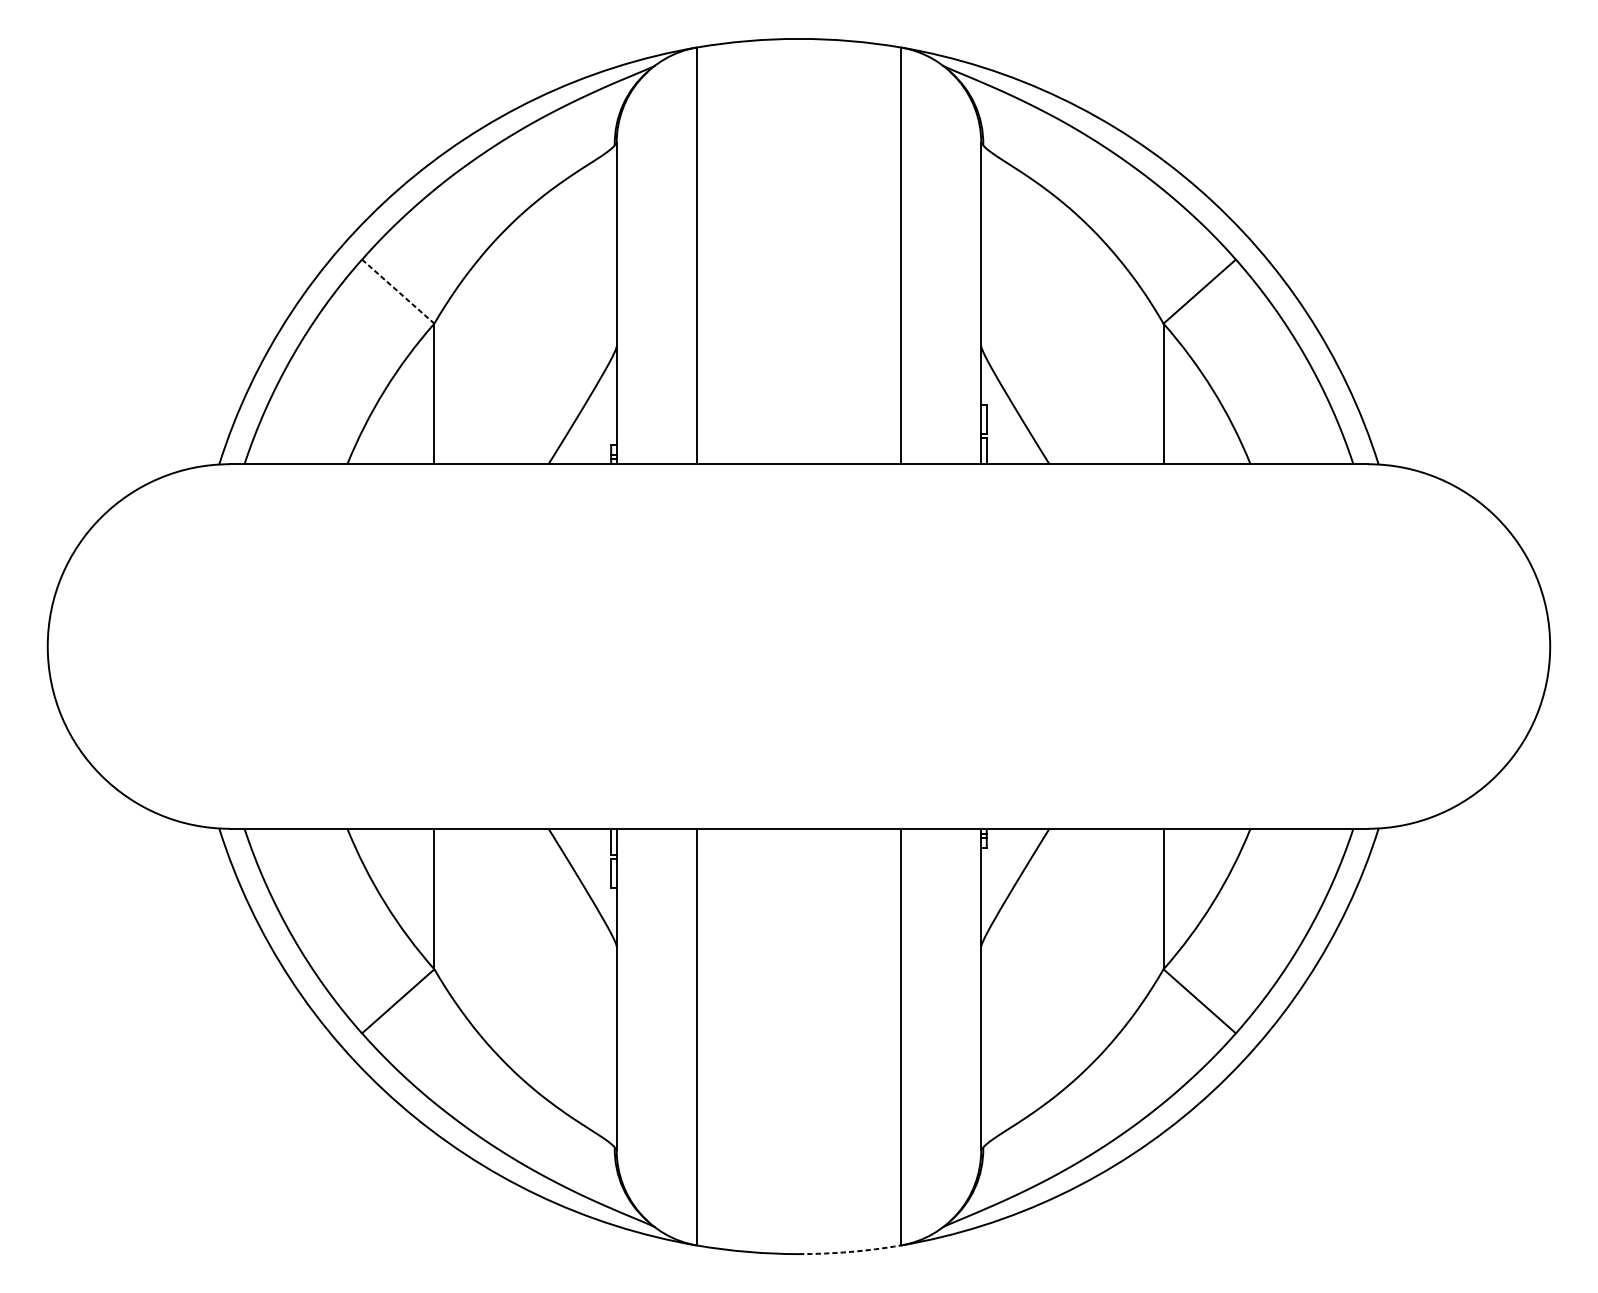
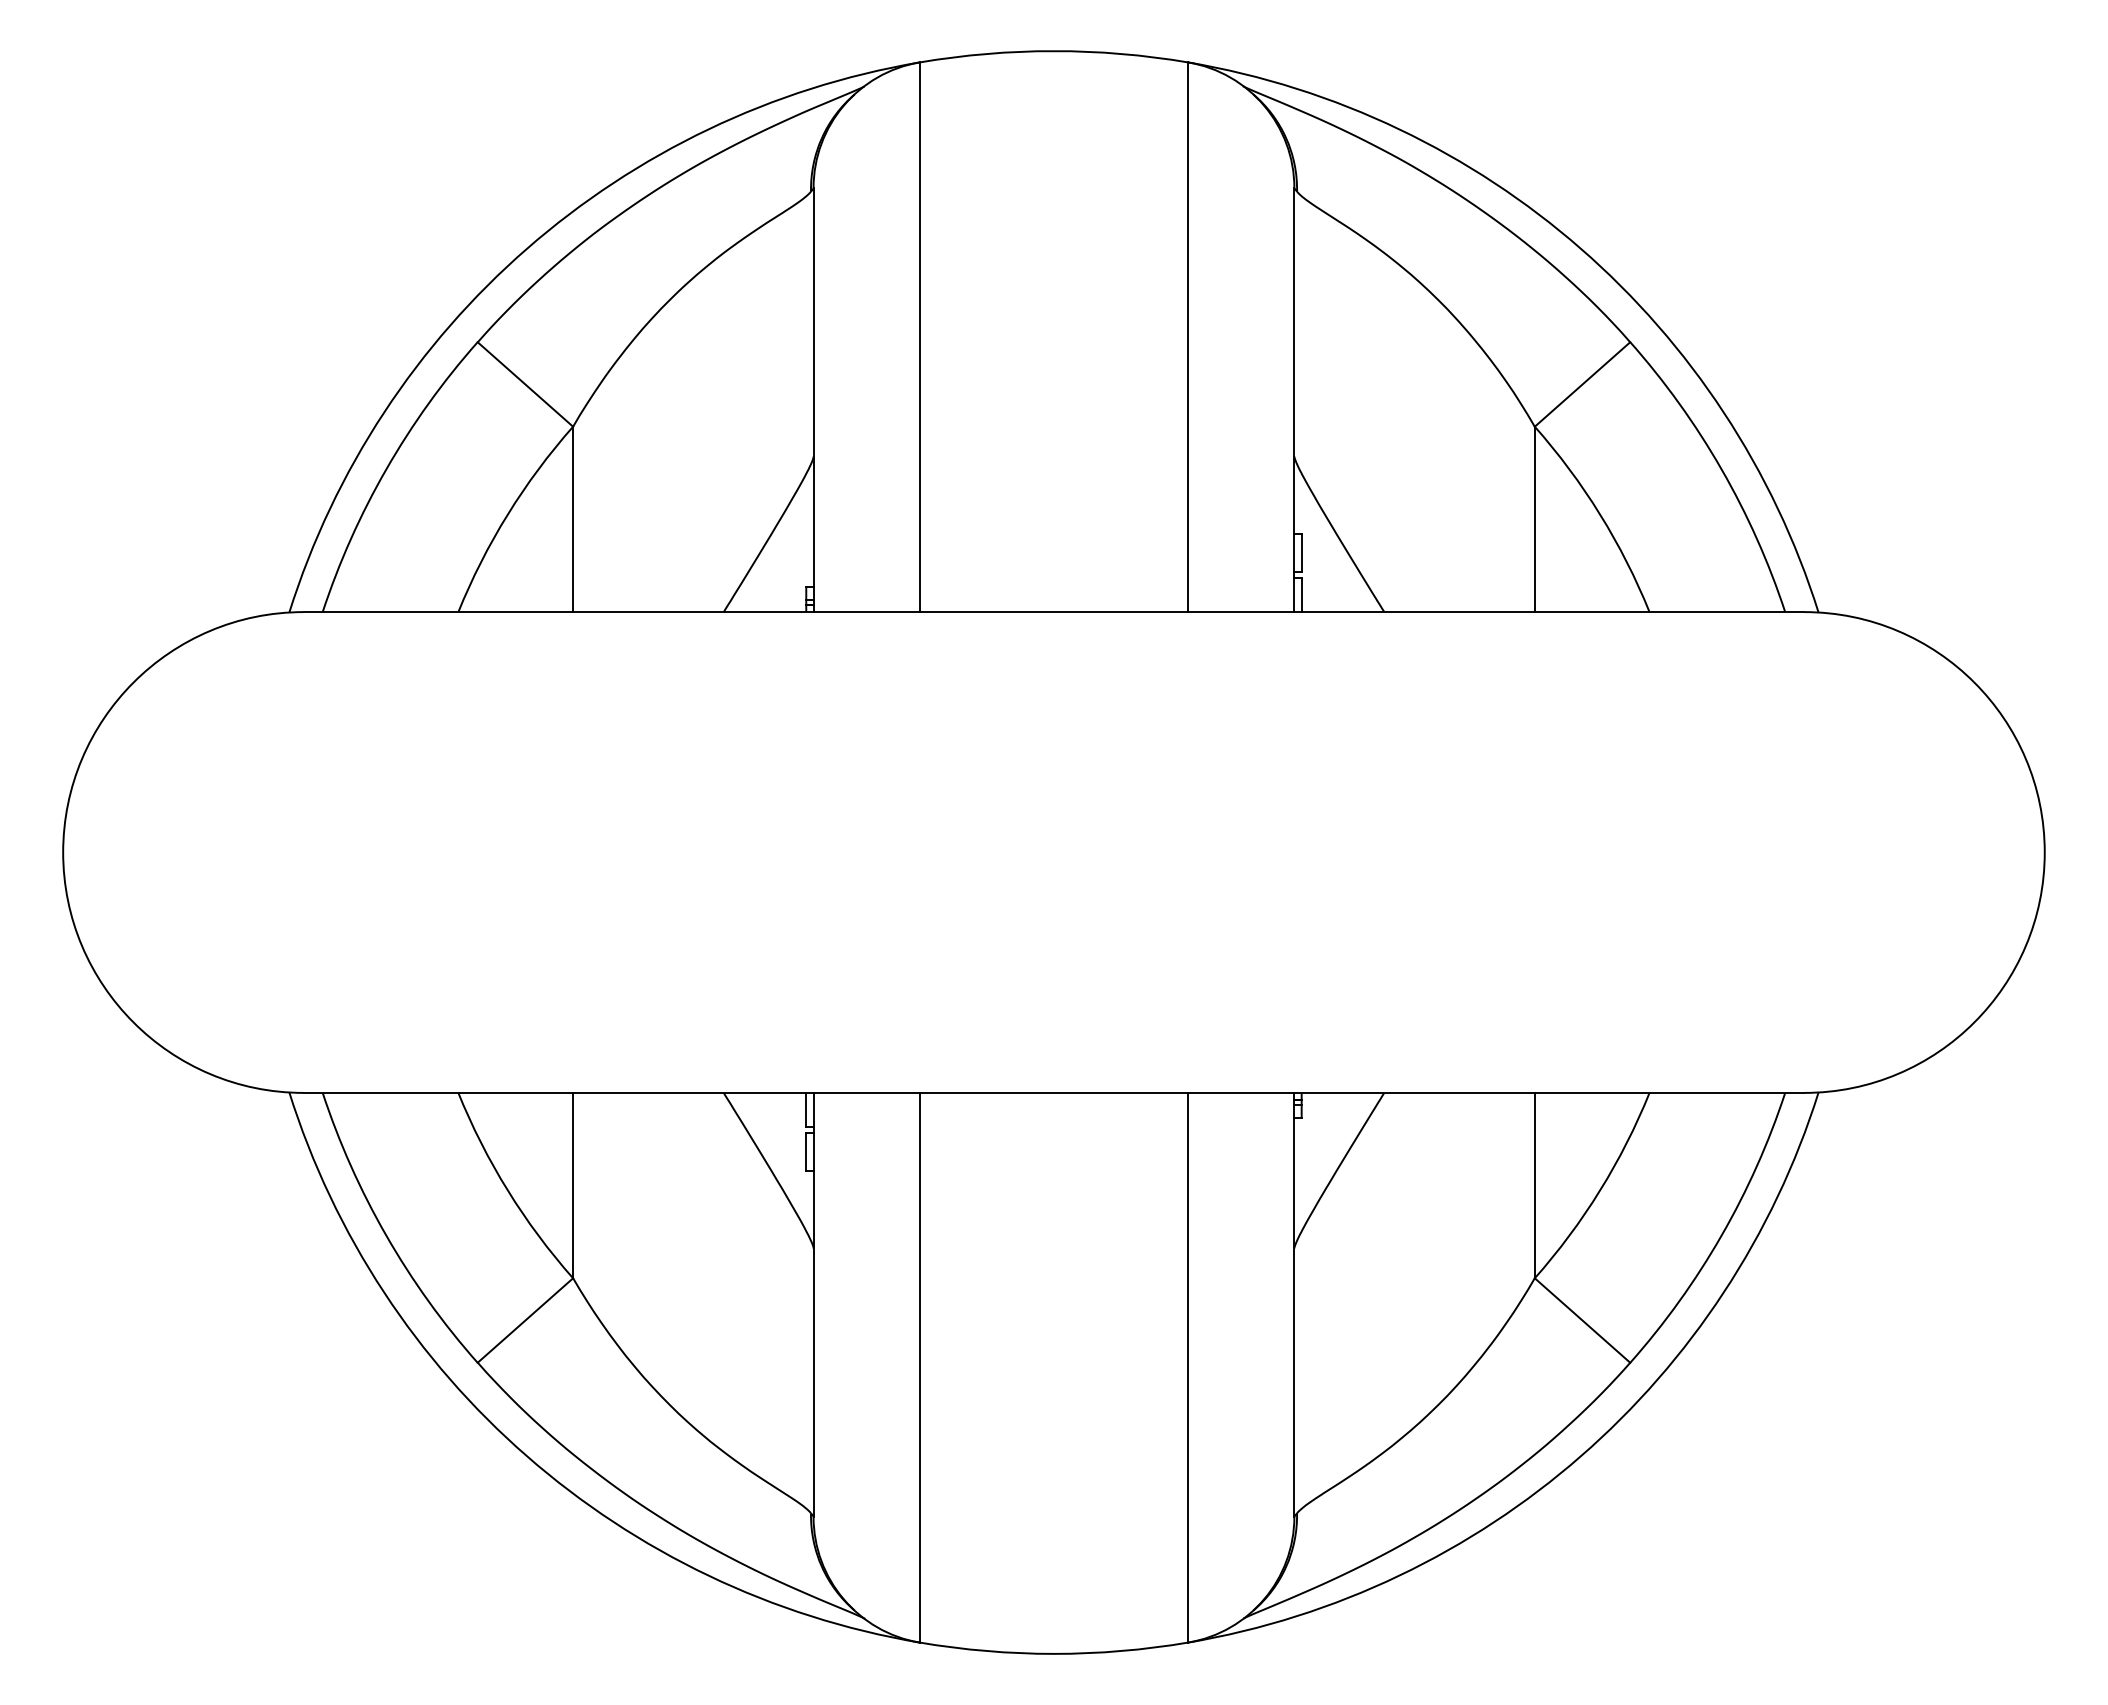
line: (398, 291) -> (525, 384), dashed -> solid
arc: (850, 1252) -> (1121, 1651), dashed -> solid

